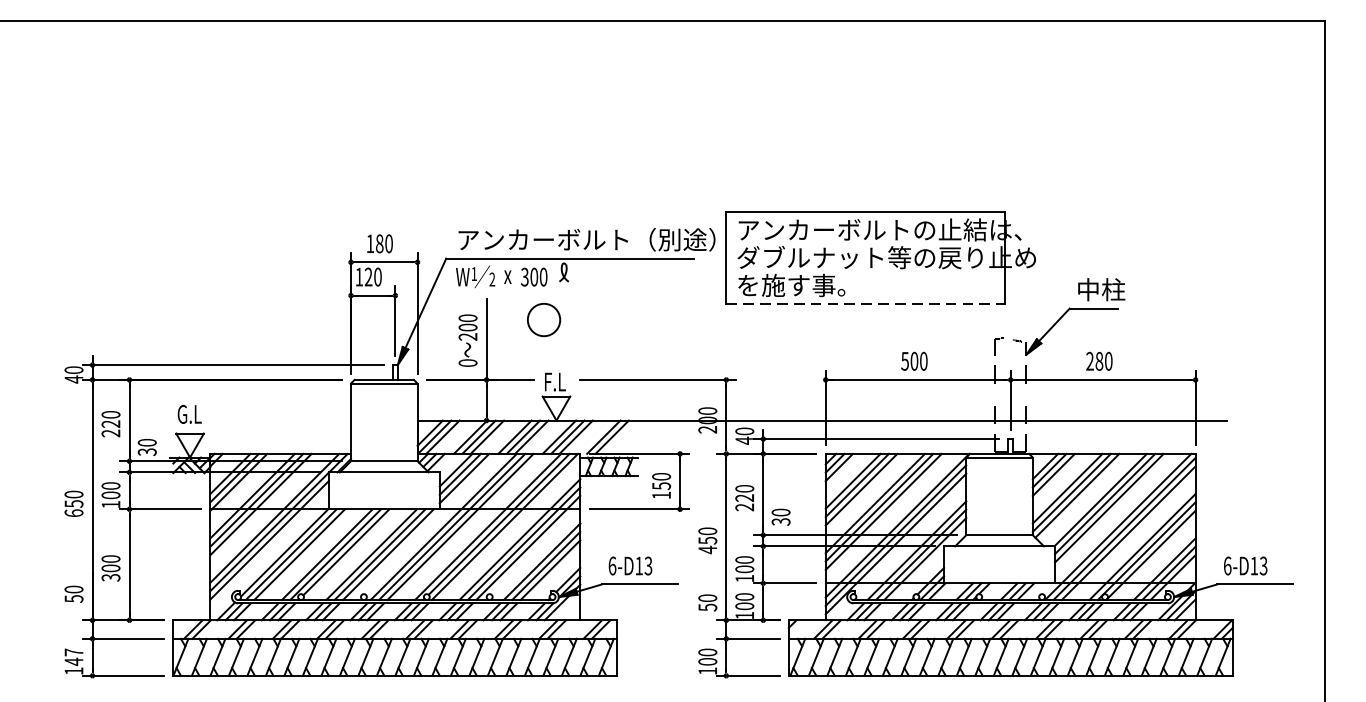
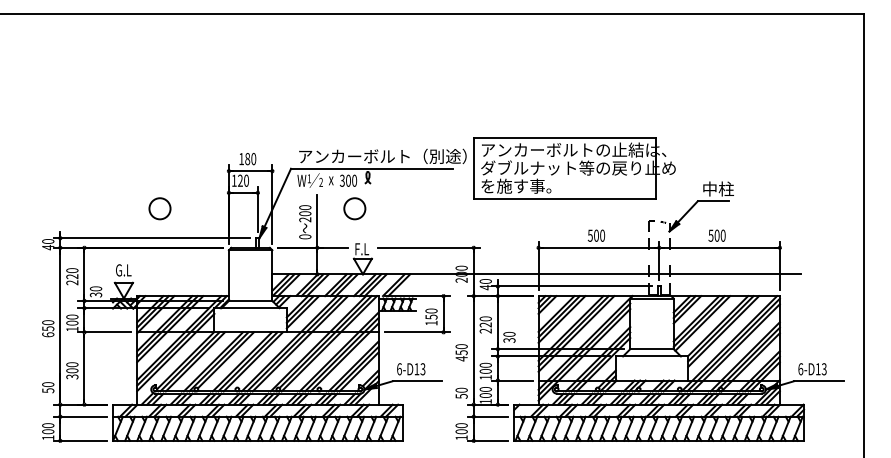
line: (865, 304) -> (564, 198), dashed -> solid
circle: (244, 319) -> (159, 208), added
text: (1093, 360) -> (713, 235), 280 -> 500
text: (74, 656) -> (48, 428), 147 -> 100

